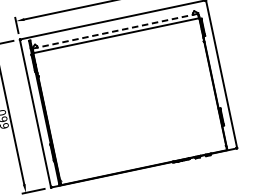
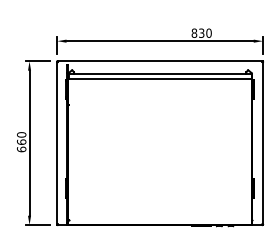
line: (114, 31) -> (159, 73), dashed -> solid

